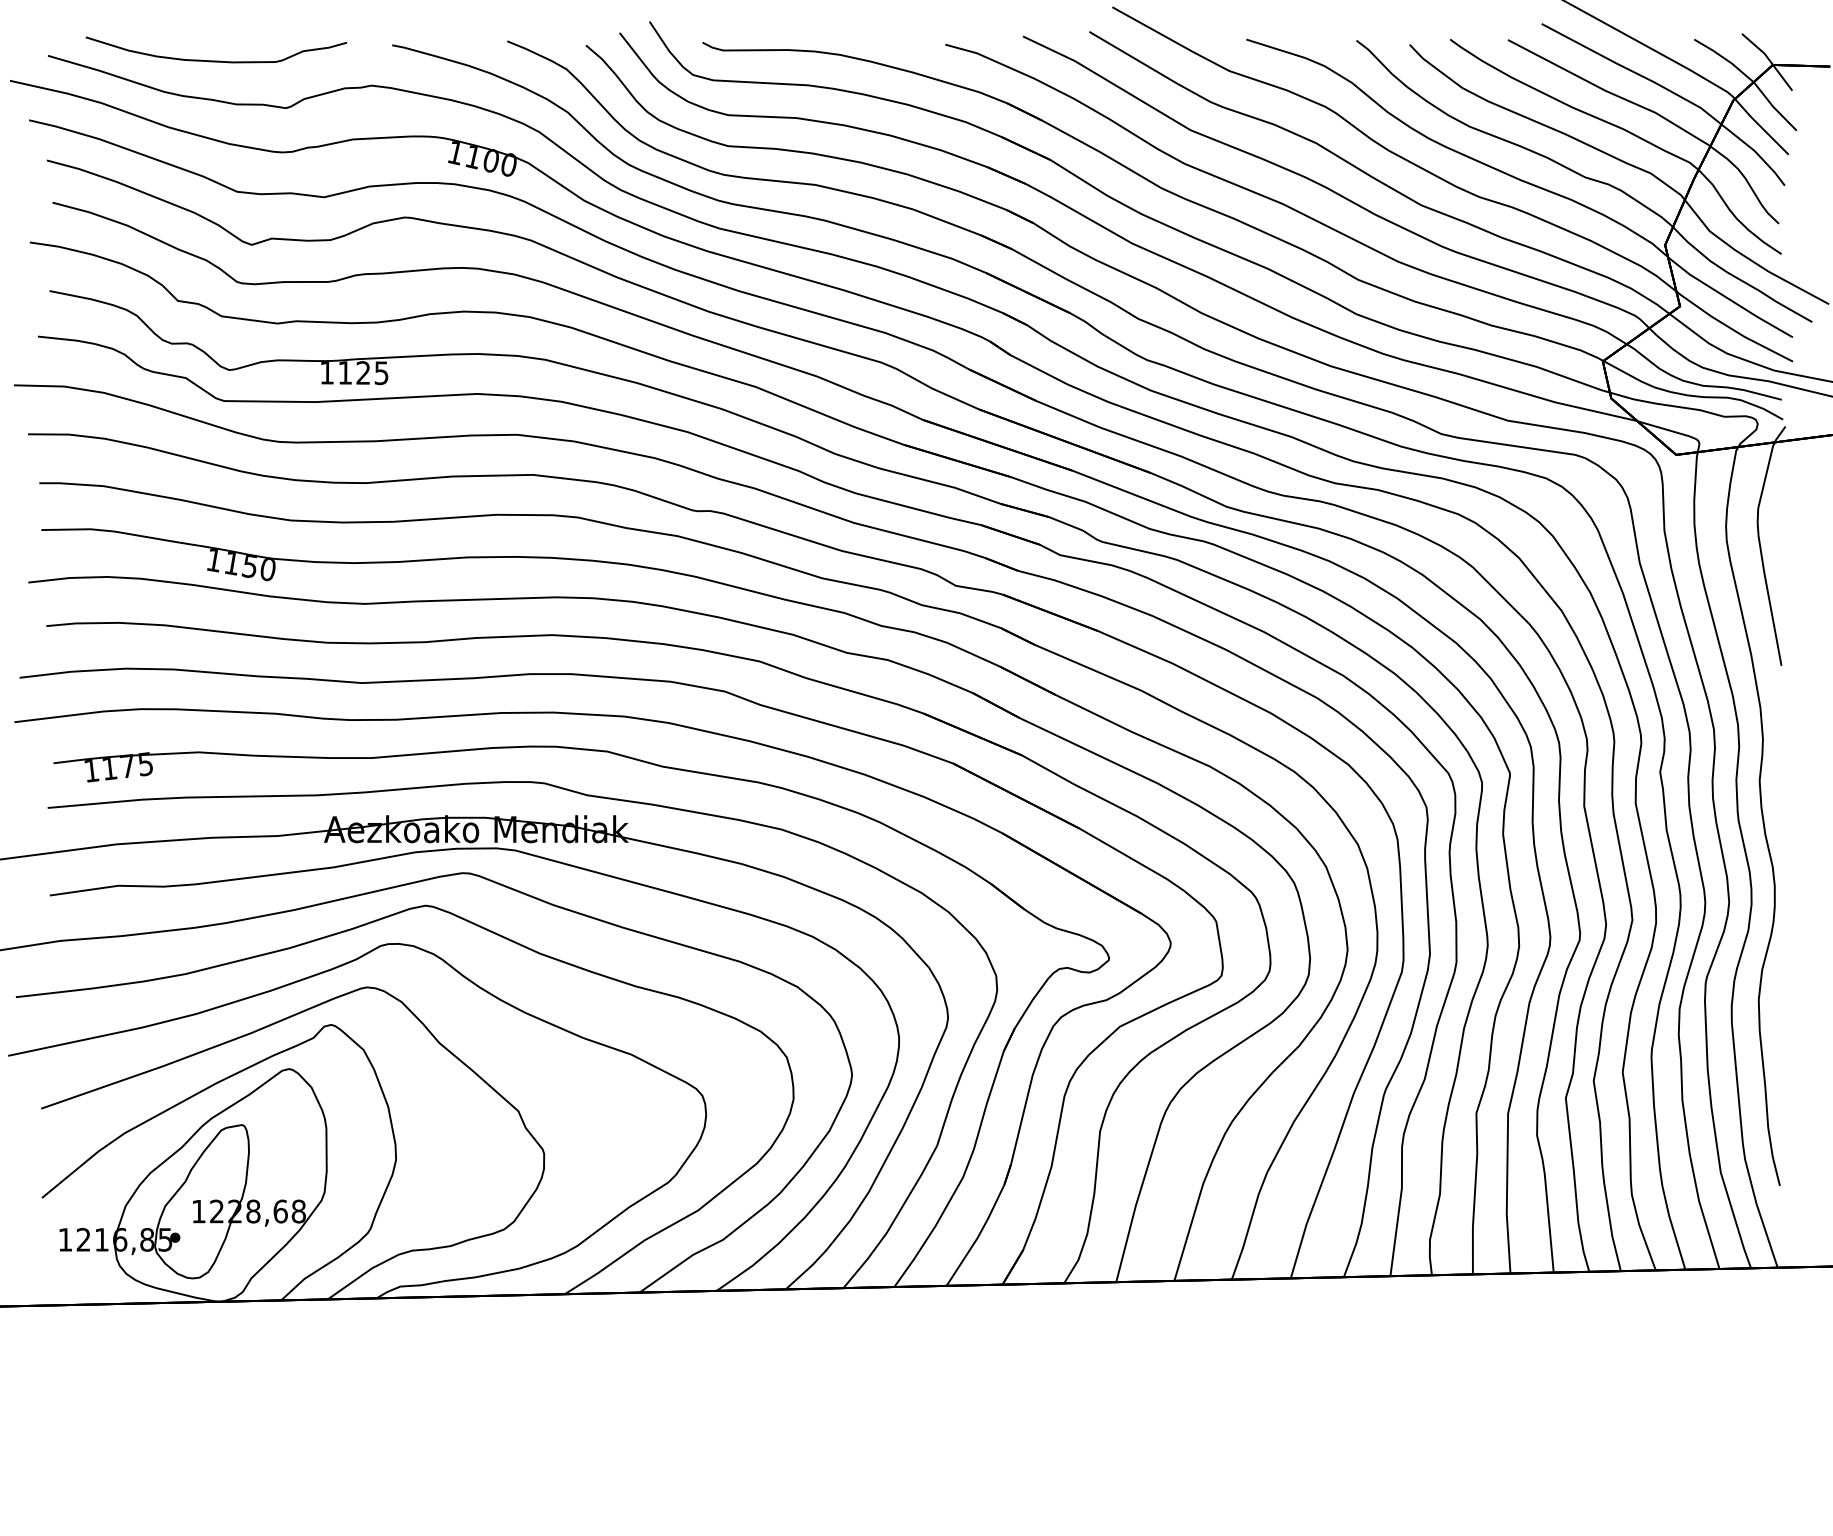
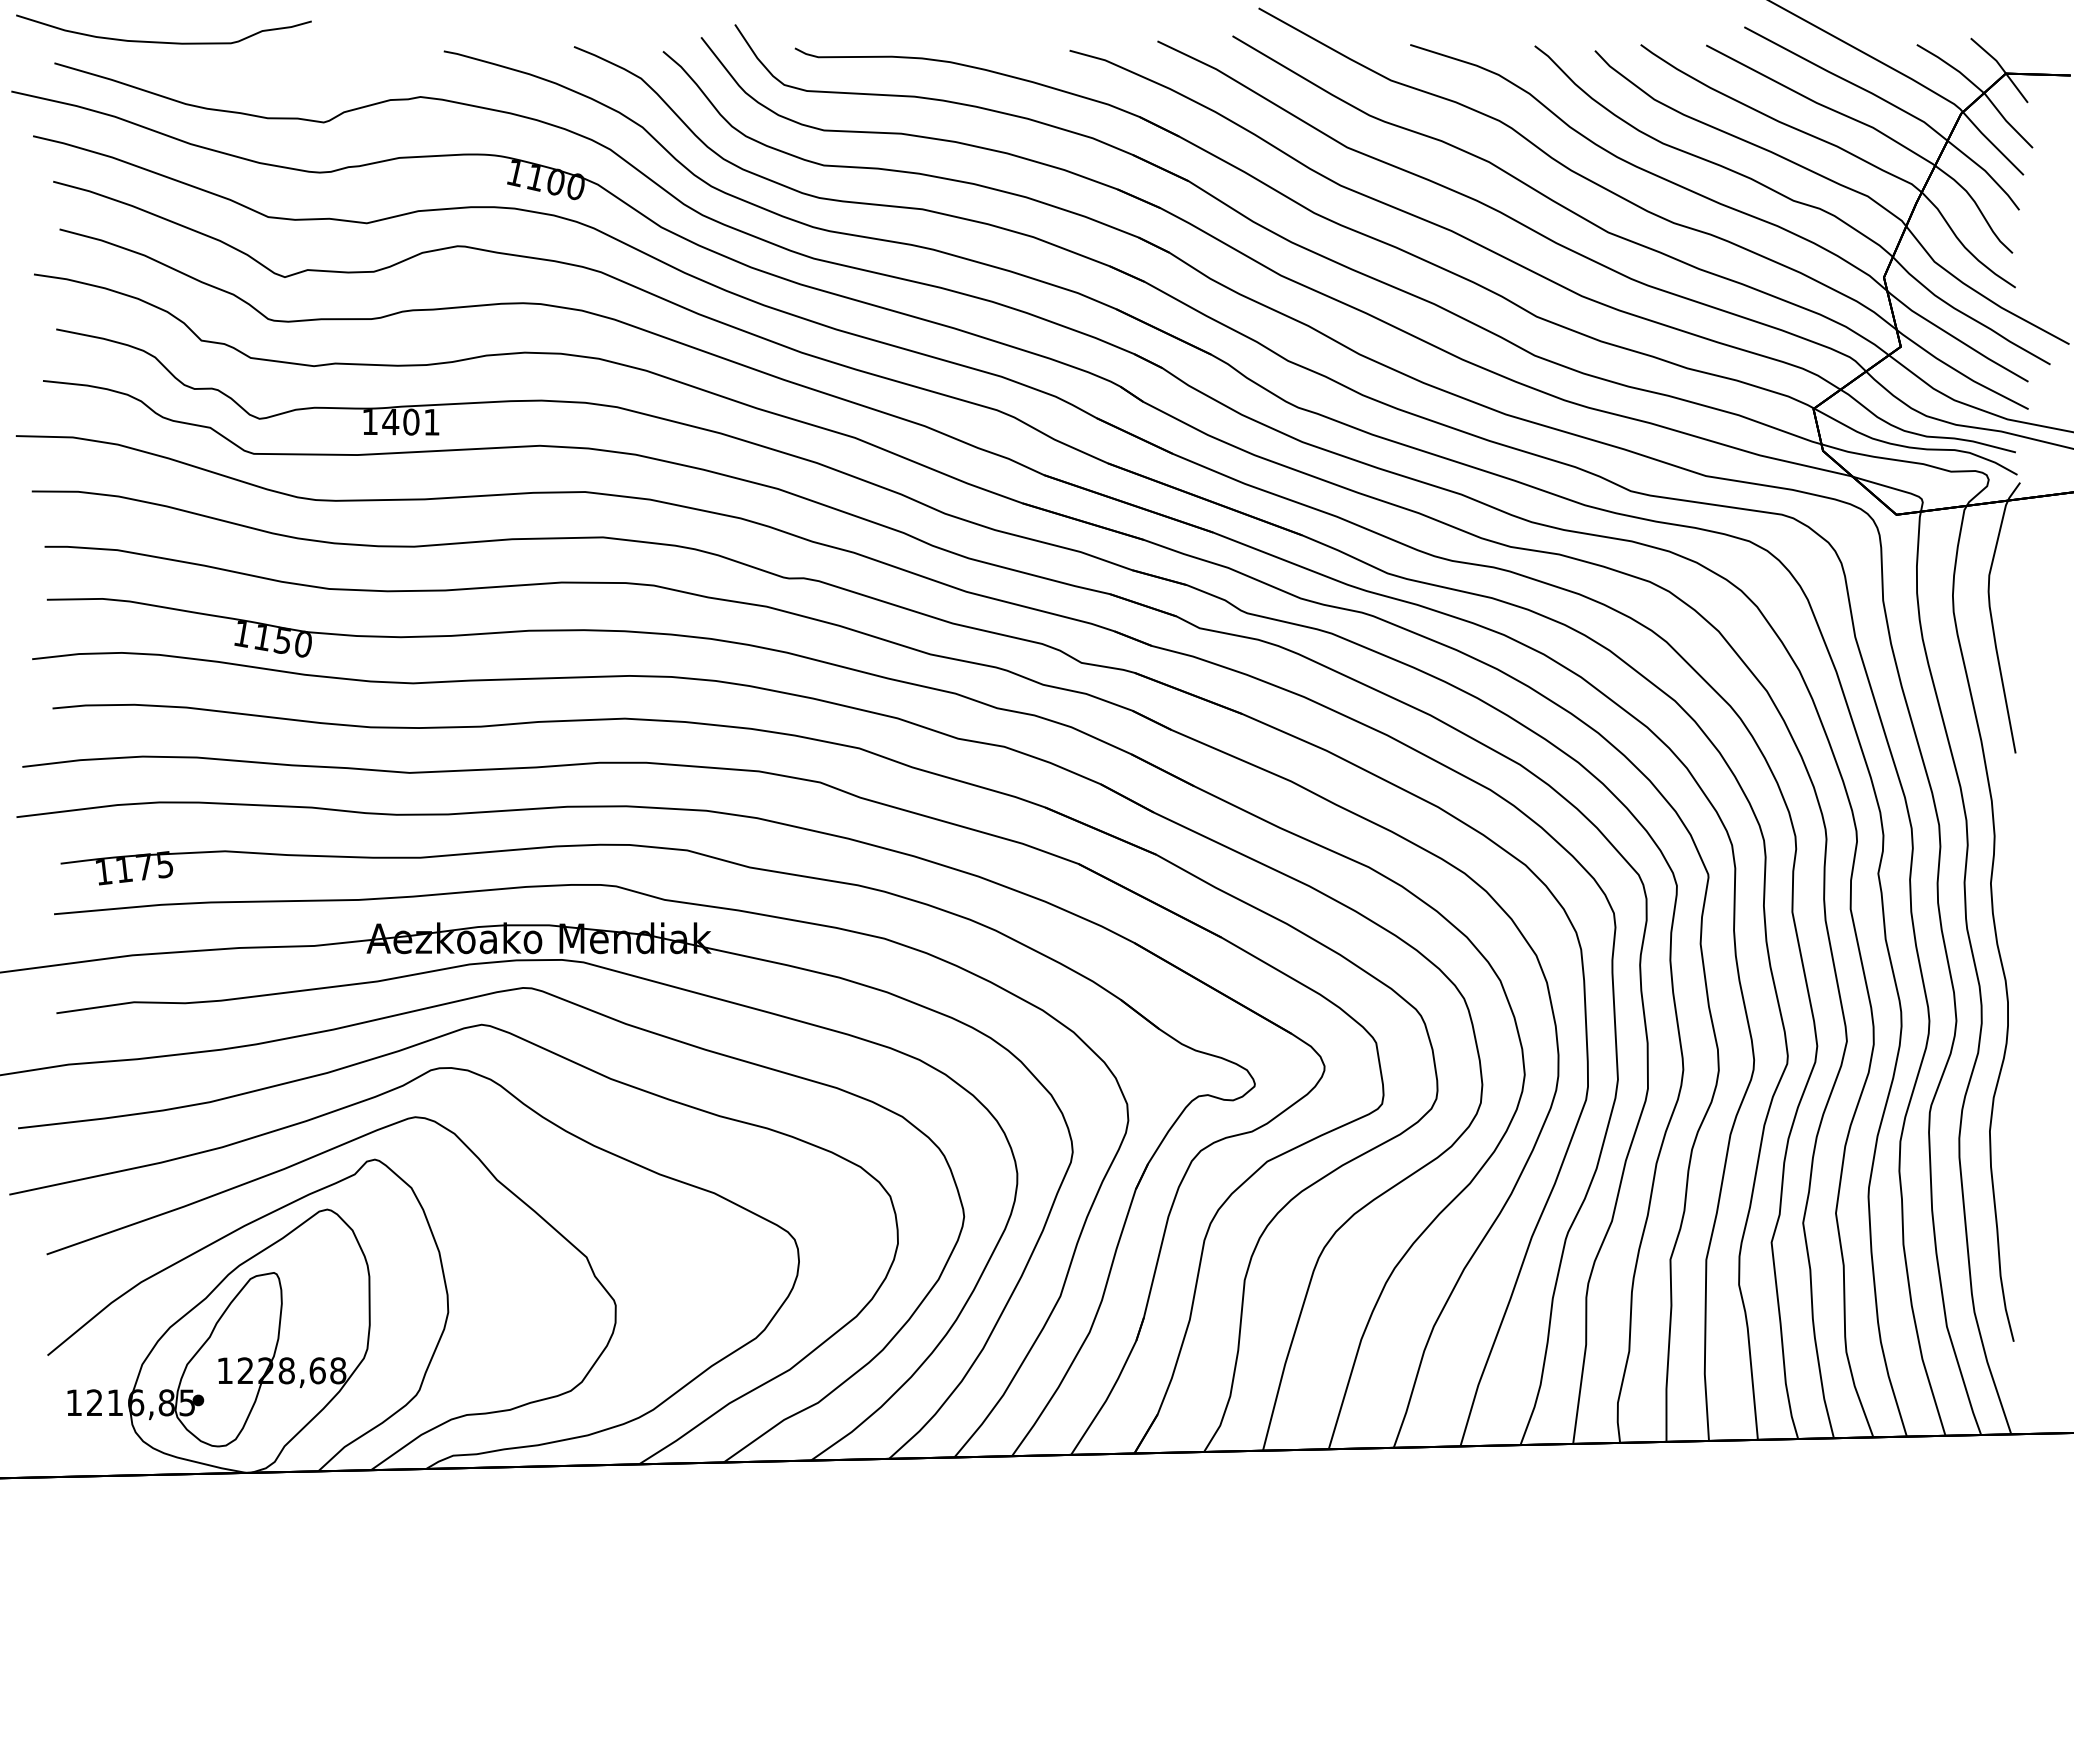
curve: (216, 60) -> (163, 41), moved
text: (362, 372) -> (410, 421), 1125 -> 1401

